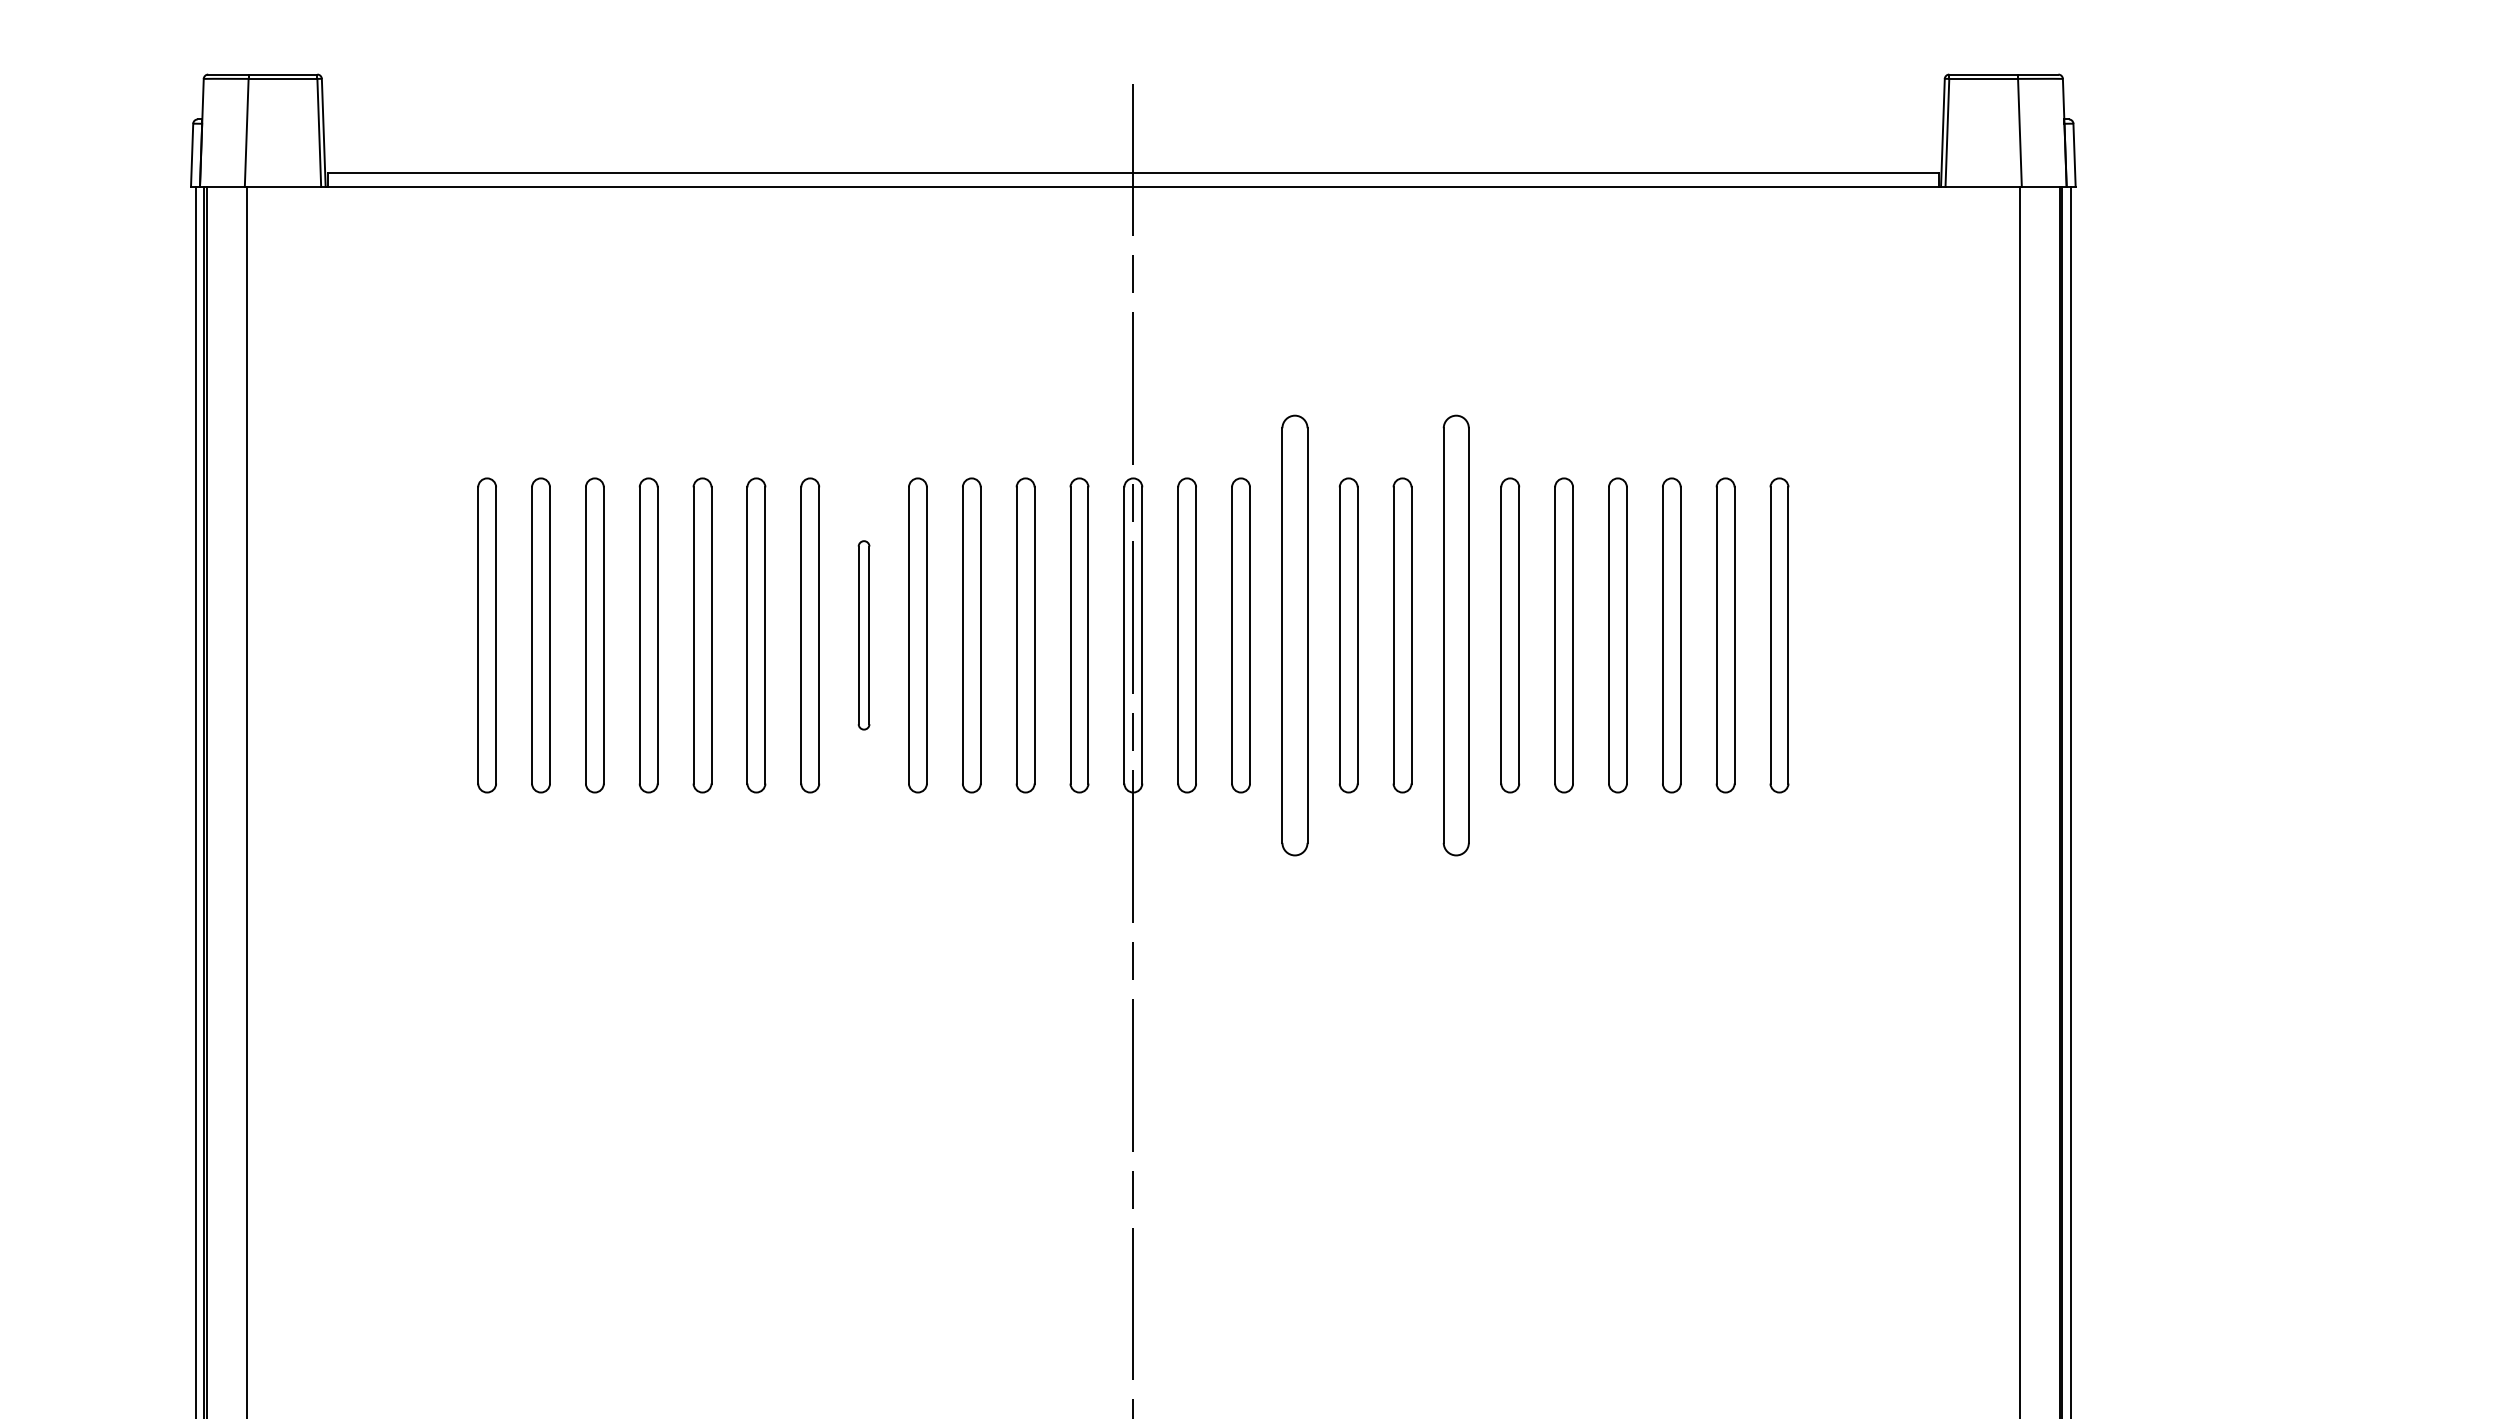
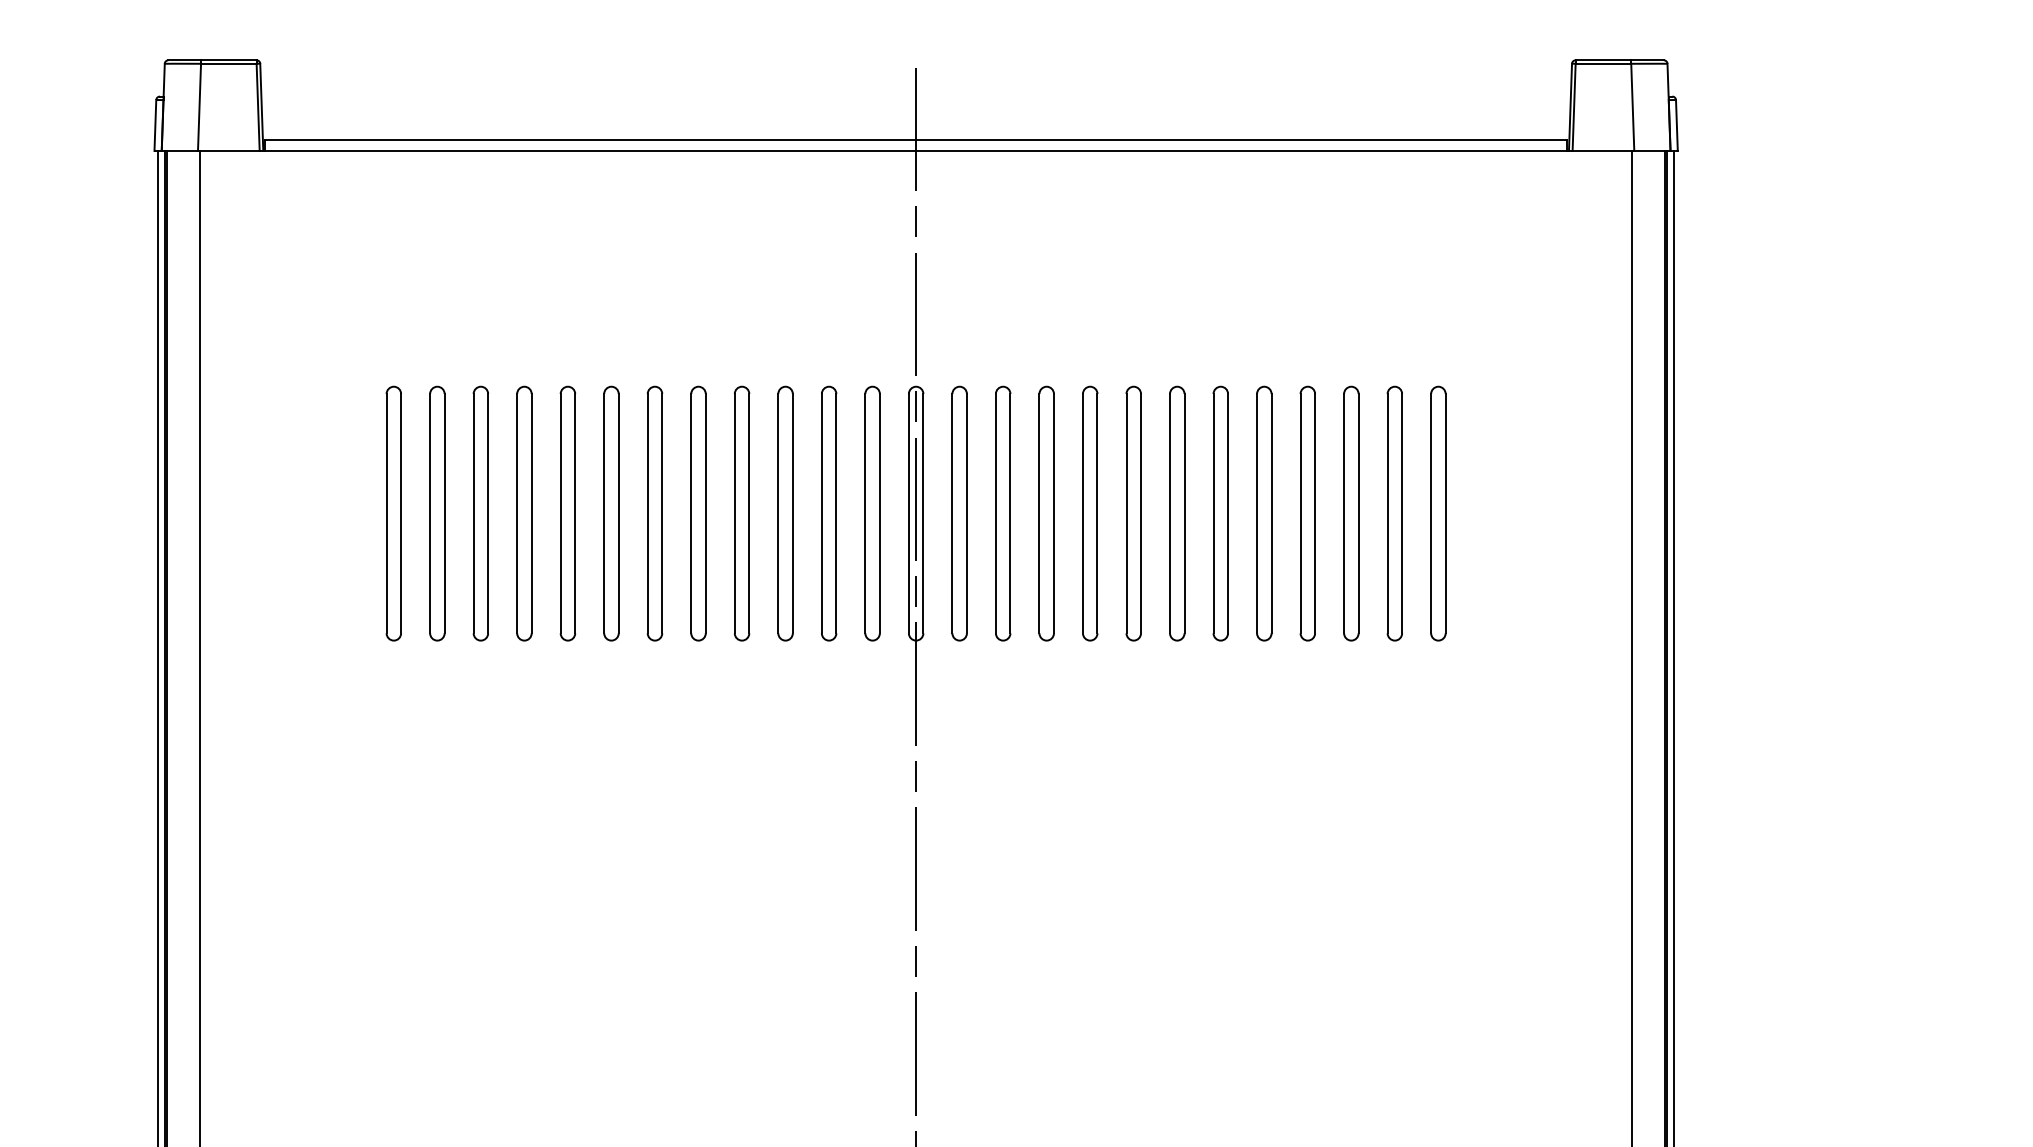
part: (864, 635) -> (698, 513), size x1.67
part: (1294, 635) -> (1046, 513), size x0.71
part: (1456, 635) -> (1177, 513), size x0.71

